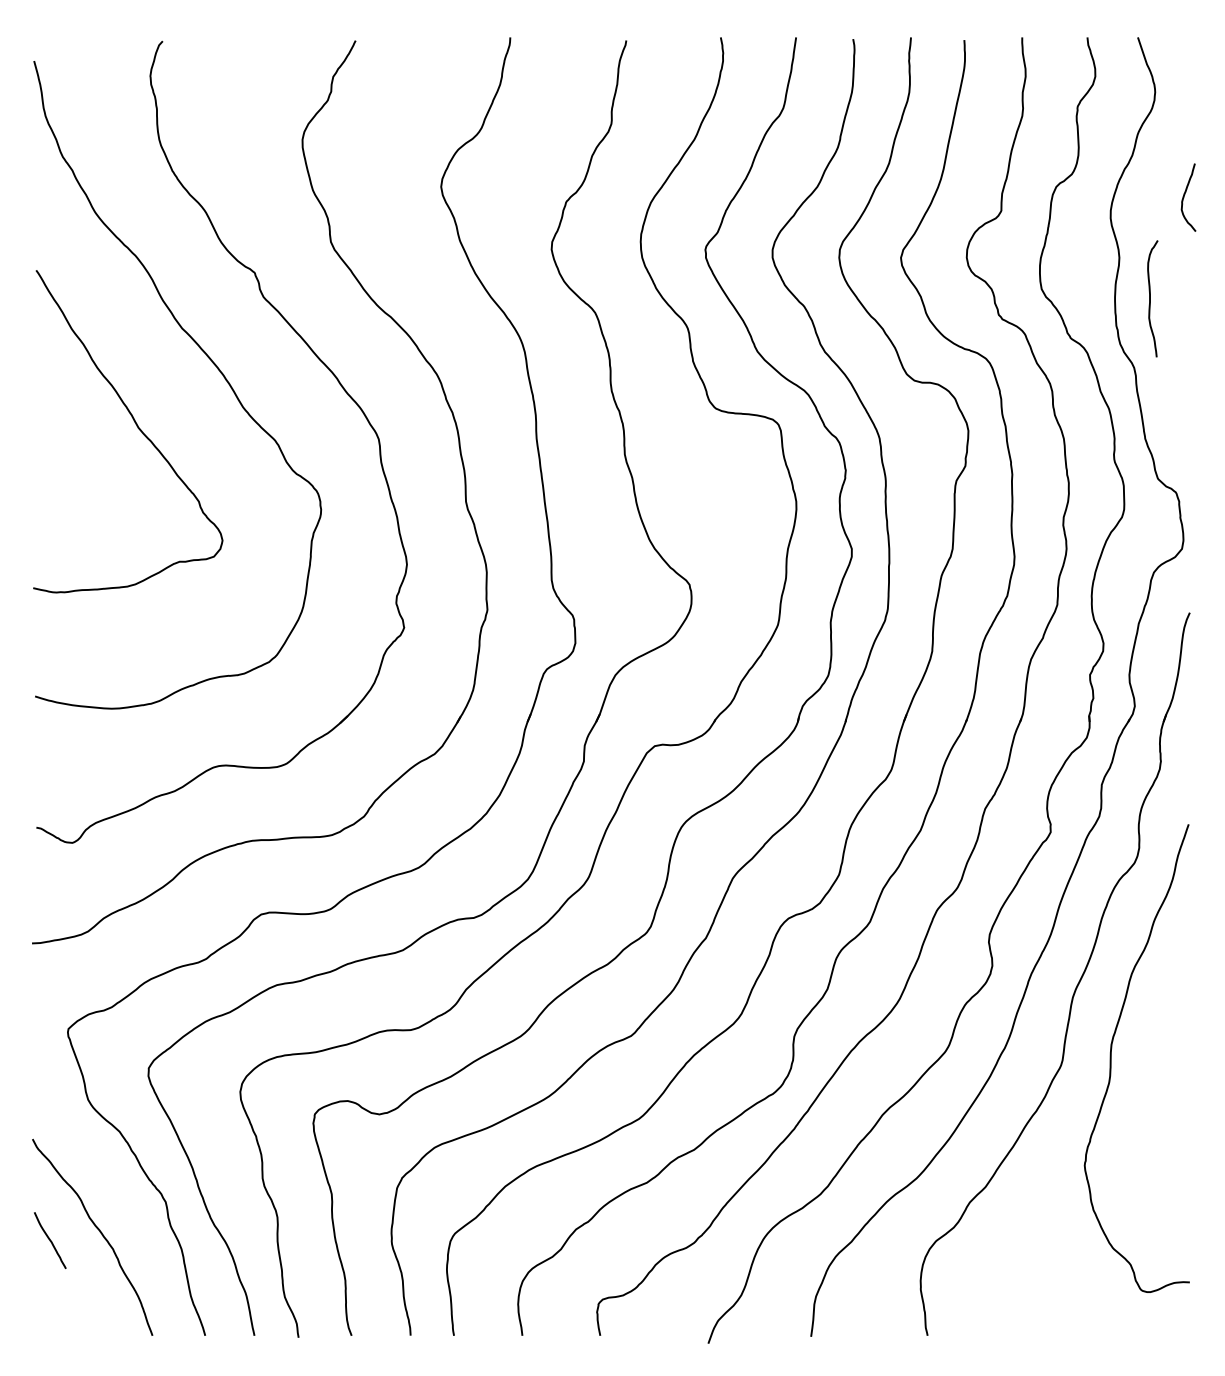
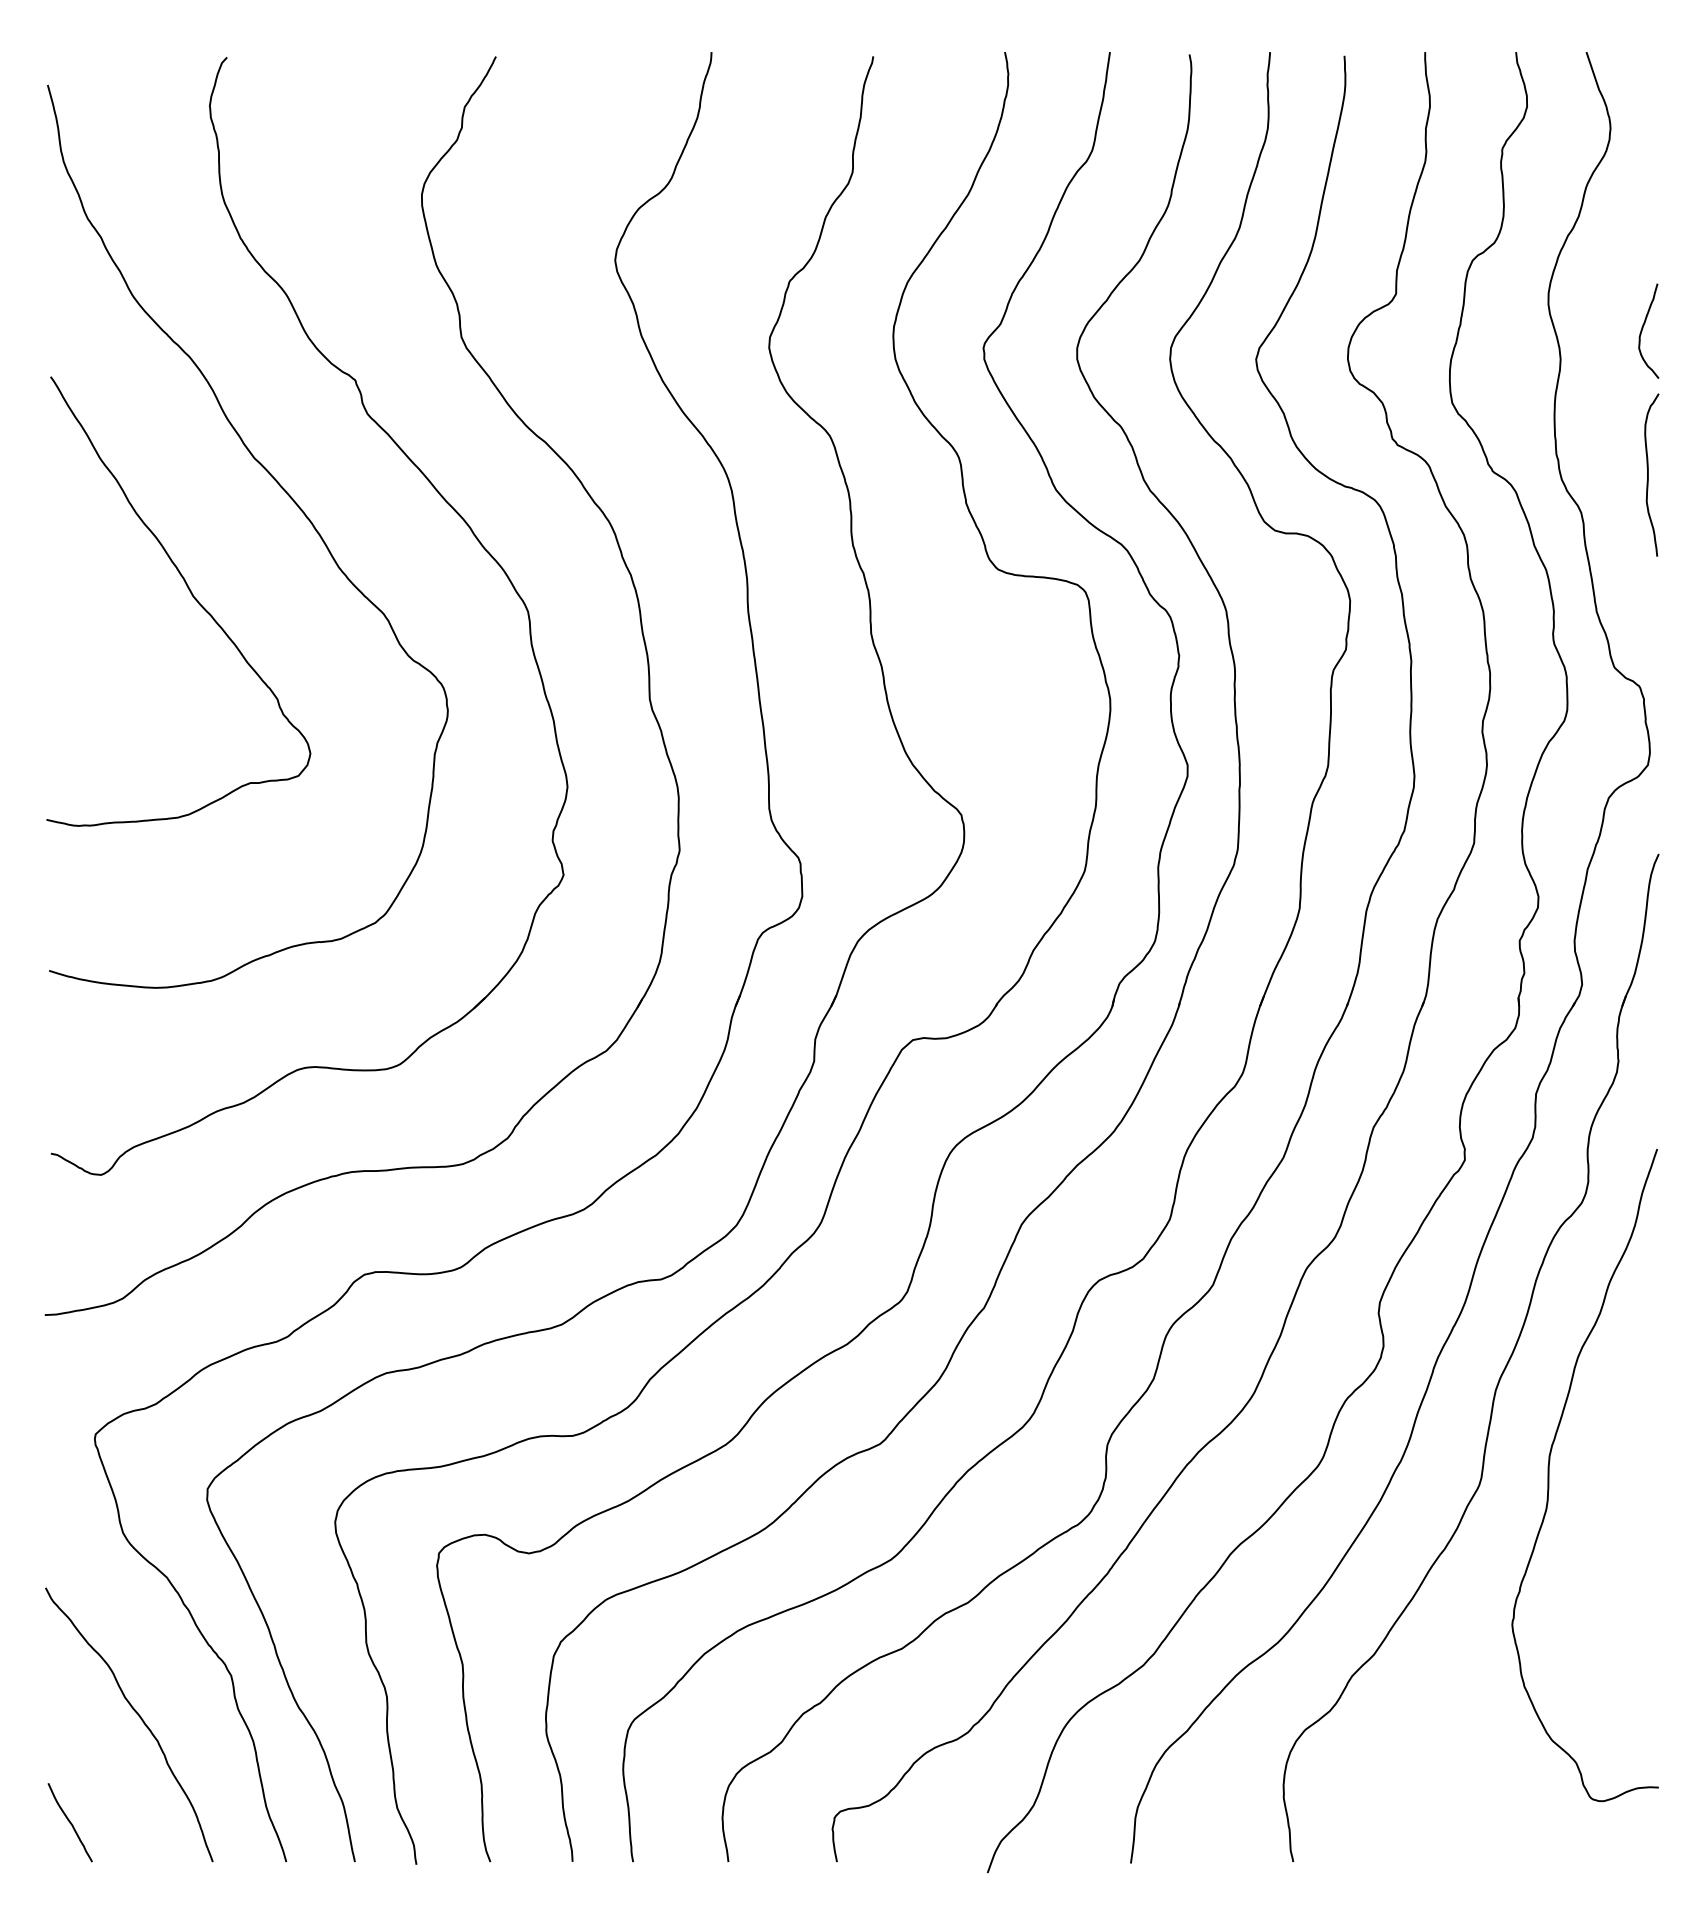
curve: (1184, 197) -> (1643, 331), moved
curve: (1150, 298) -> (1648, 474), moved
curve: (50, 1240) -> (70, 1822), moved

